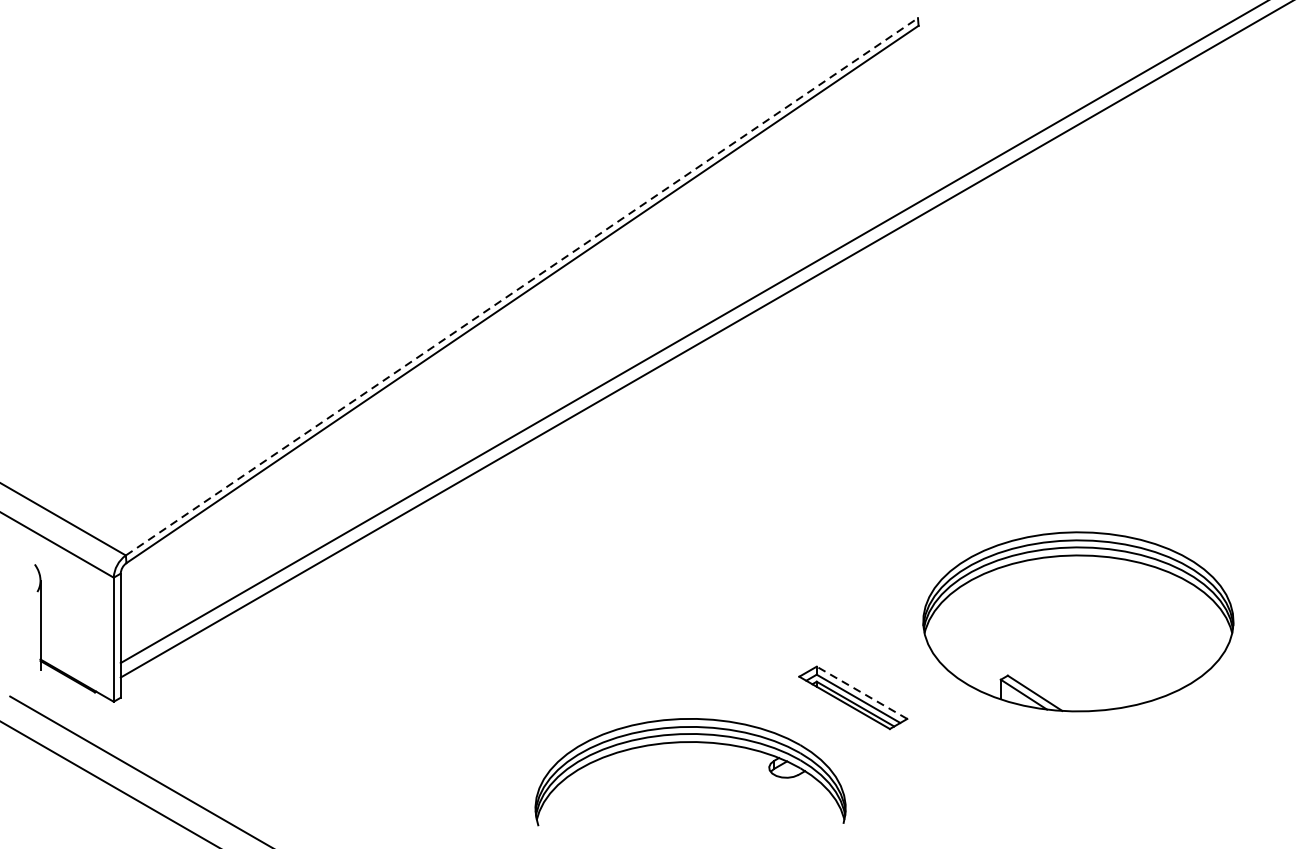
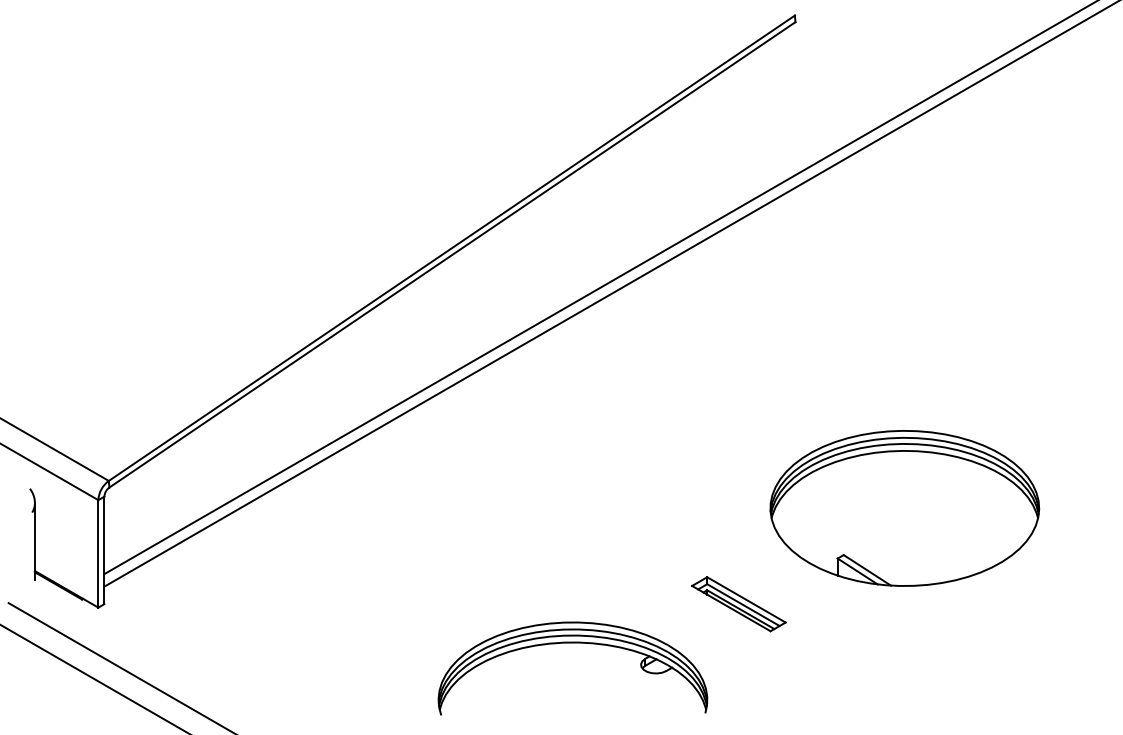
line: (521, 287) -> (451, 248), dashed -> solid
part: (1078, 621) -> (904, 508), moved
line: (862, 692) -> (746, 599), dashed -> solid
part: (690, 743) -> (572, 643), moved

